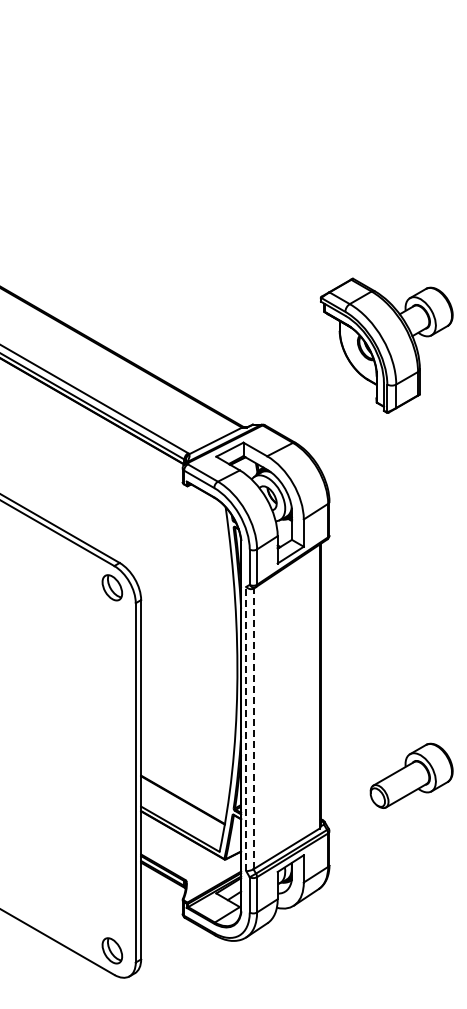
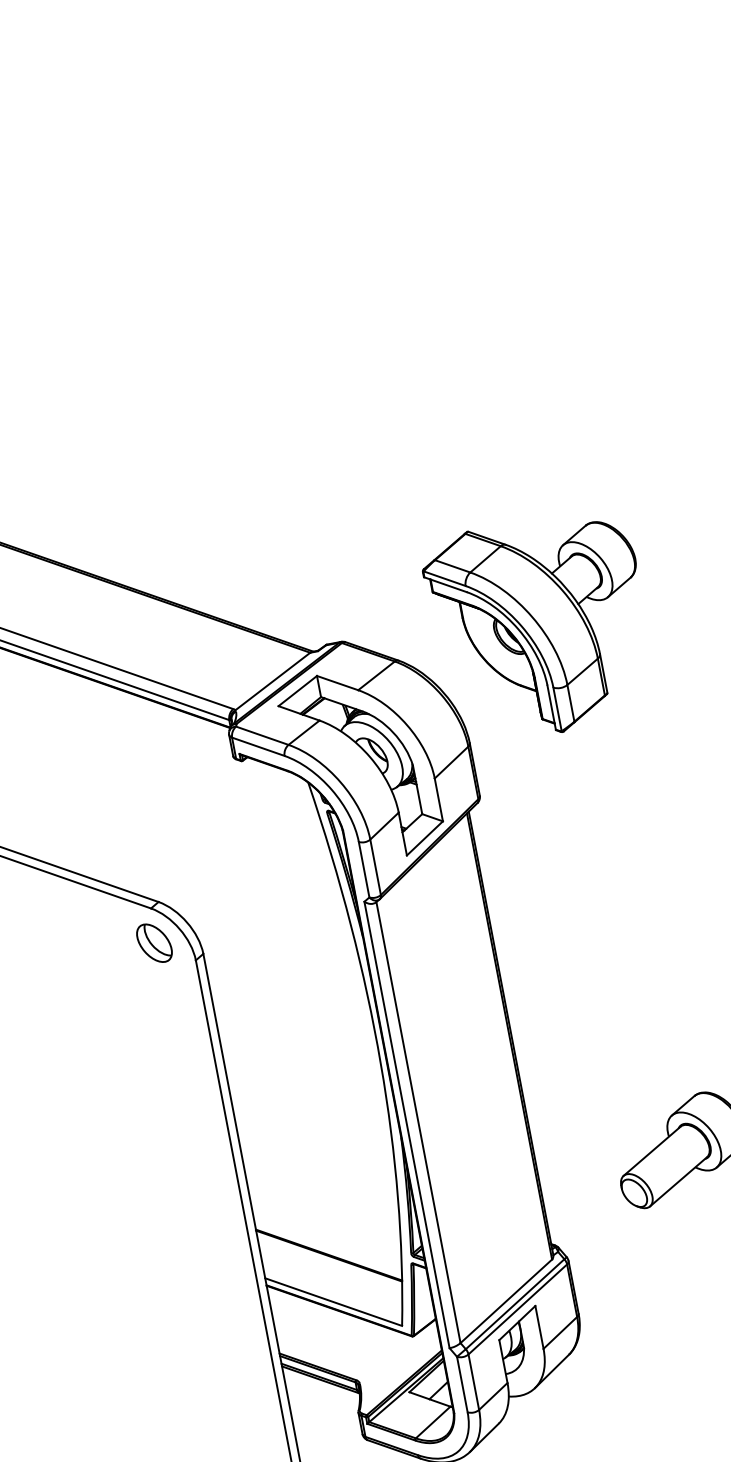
part: (386, 345) -> (540, 626), moved
line: (246, 728) -> (407, 1124), dashed -> solid
line: (253, 728) -> (418, 1121), dashed -> solid

